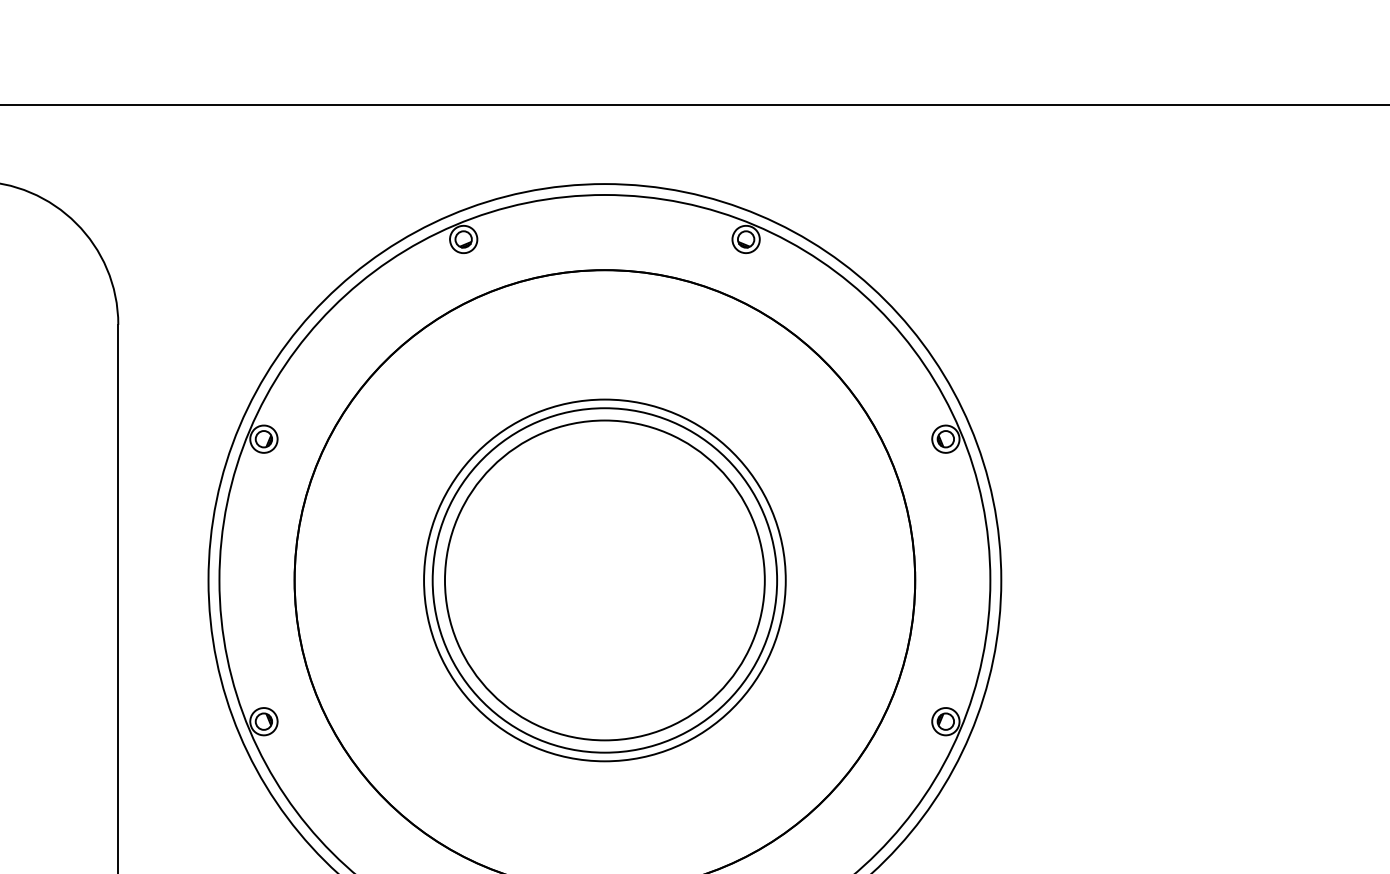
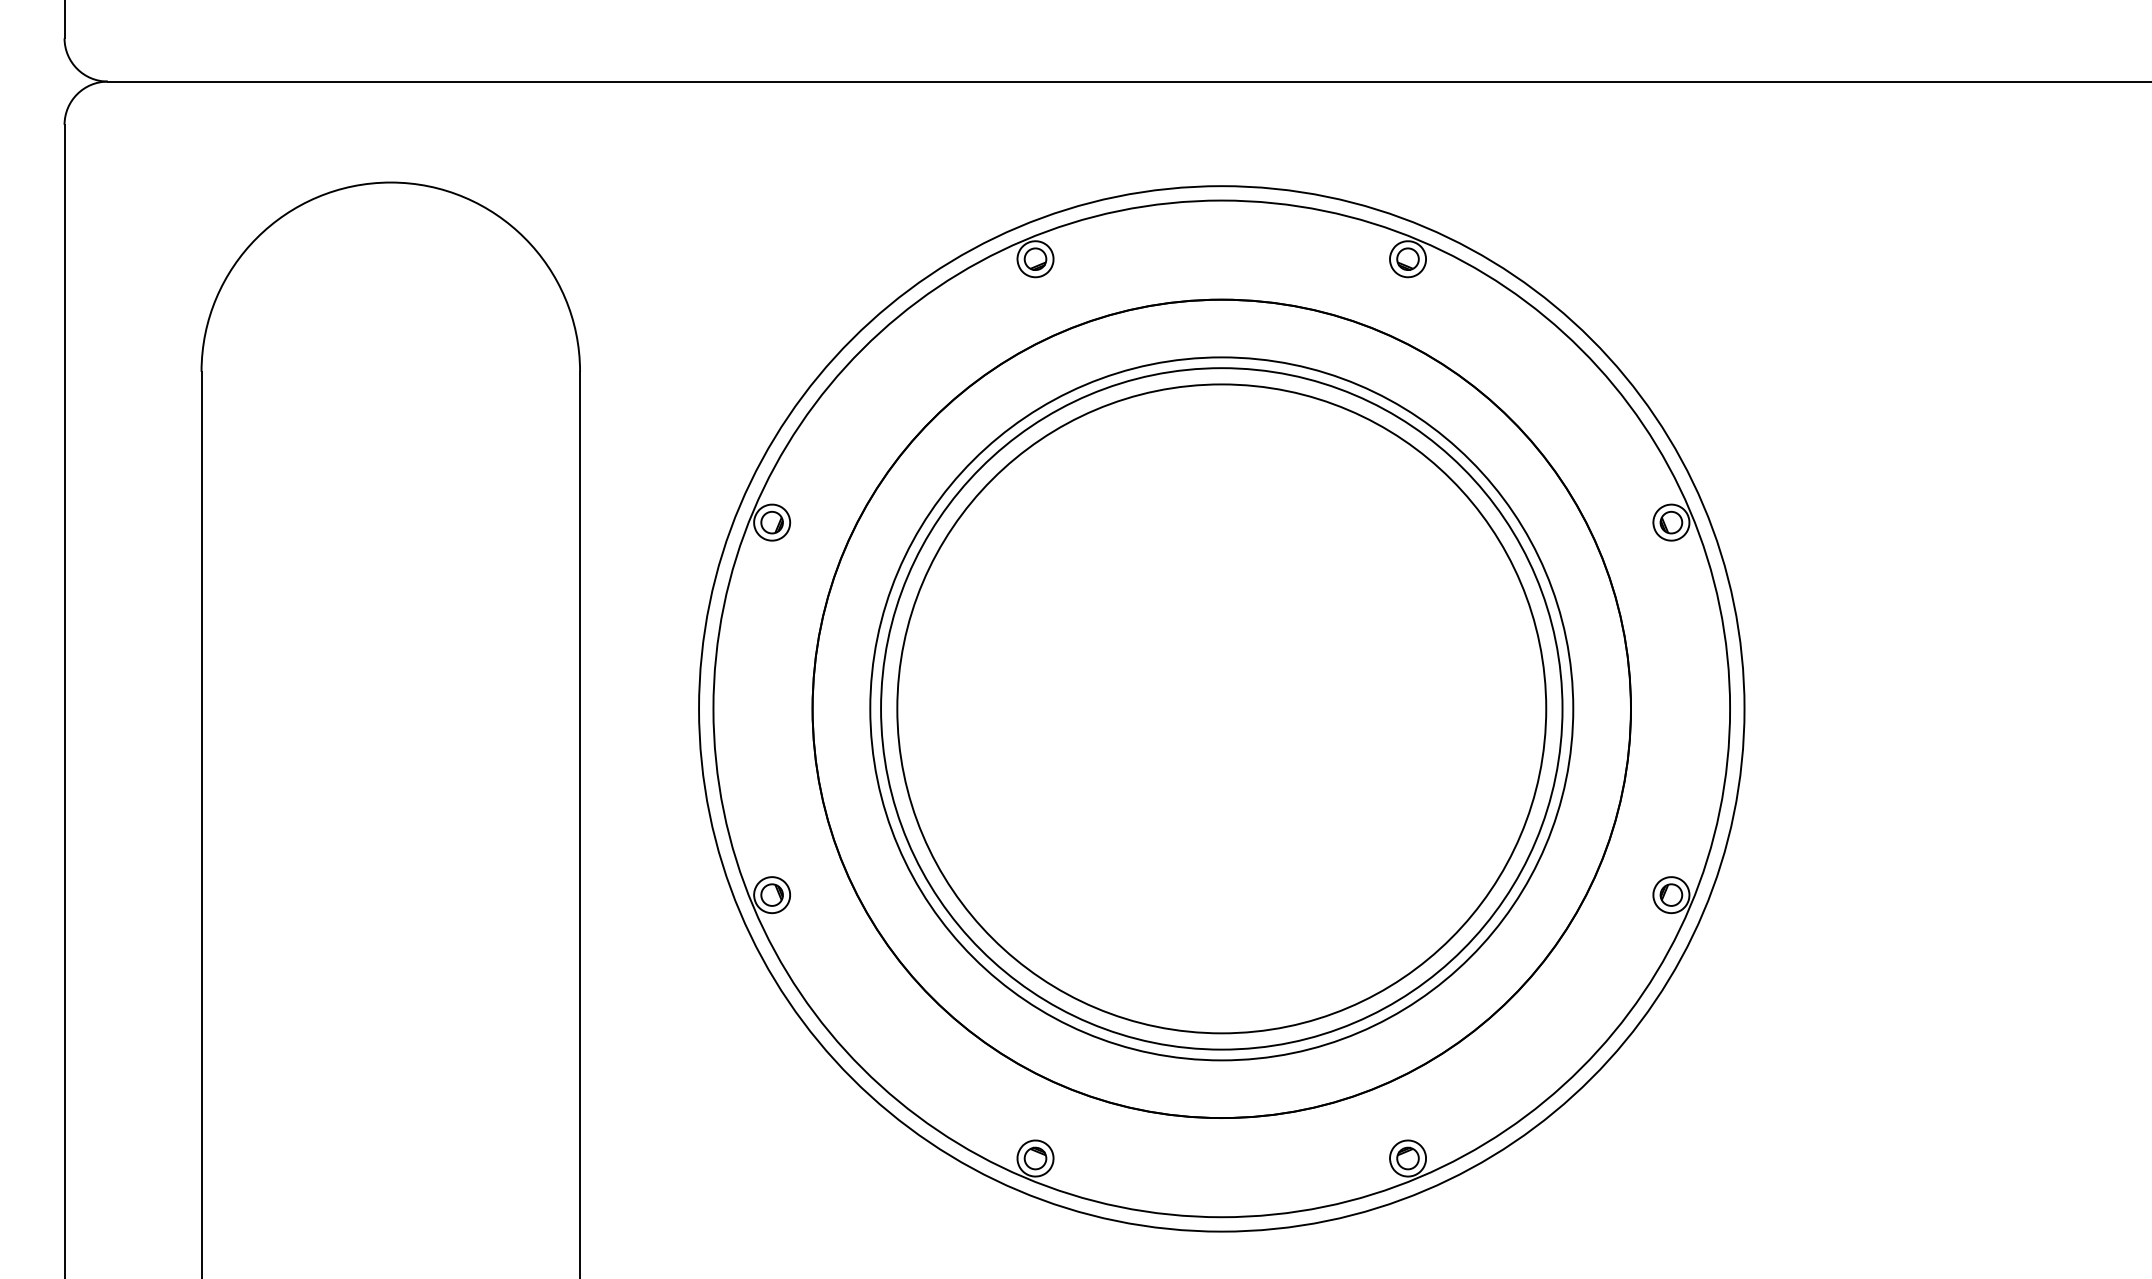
circle: (604, 580) -> (1221, 708), size x1.43
circle: (604, 580) -> (1221, 708), size x1.43
circle: (604, 580) -> (1221, 708), size x1.67

